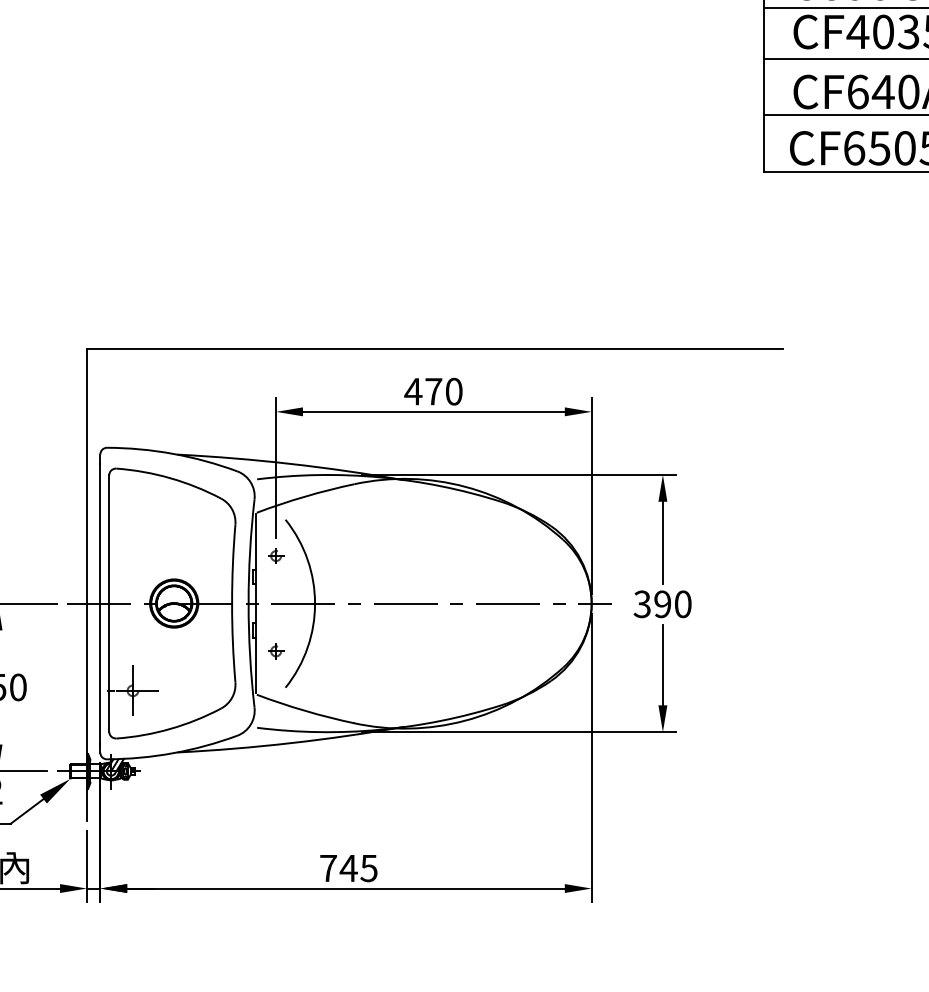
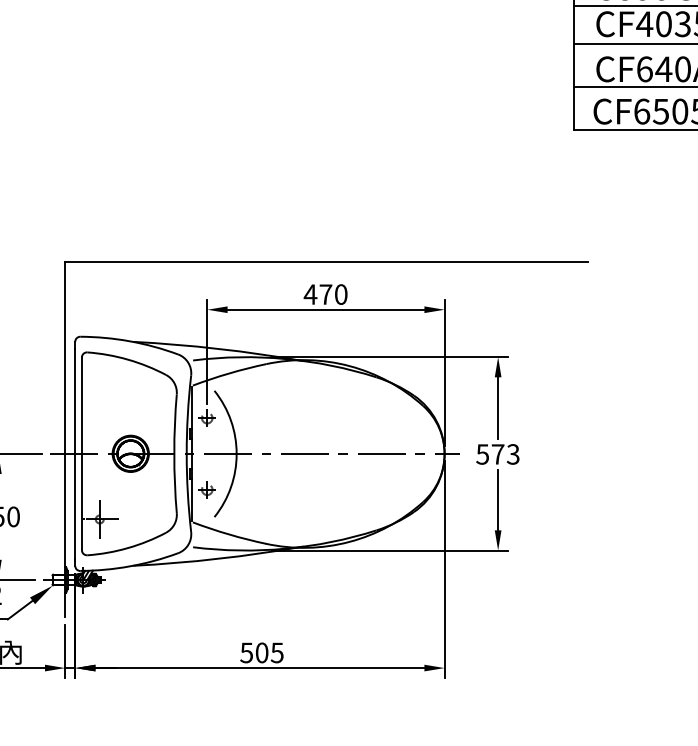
part: (276, 555) -> (207, 417), size x1.4
text: (662, 604) -> (497, 454), 390 -> 573
part: (276, 651) -> (207, 489), size x1.4
text: (338, 868) -> (254, 653), 745 -> 505

